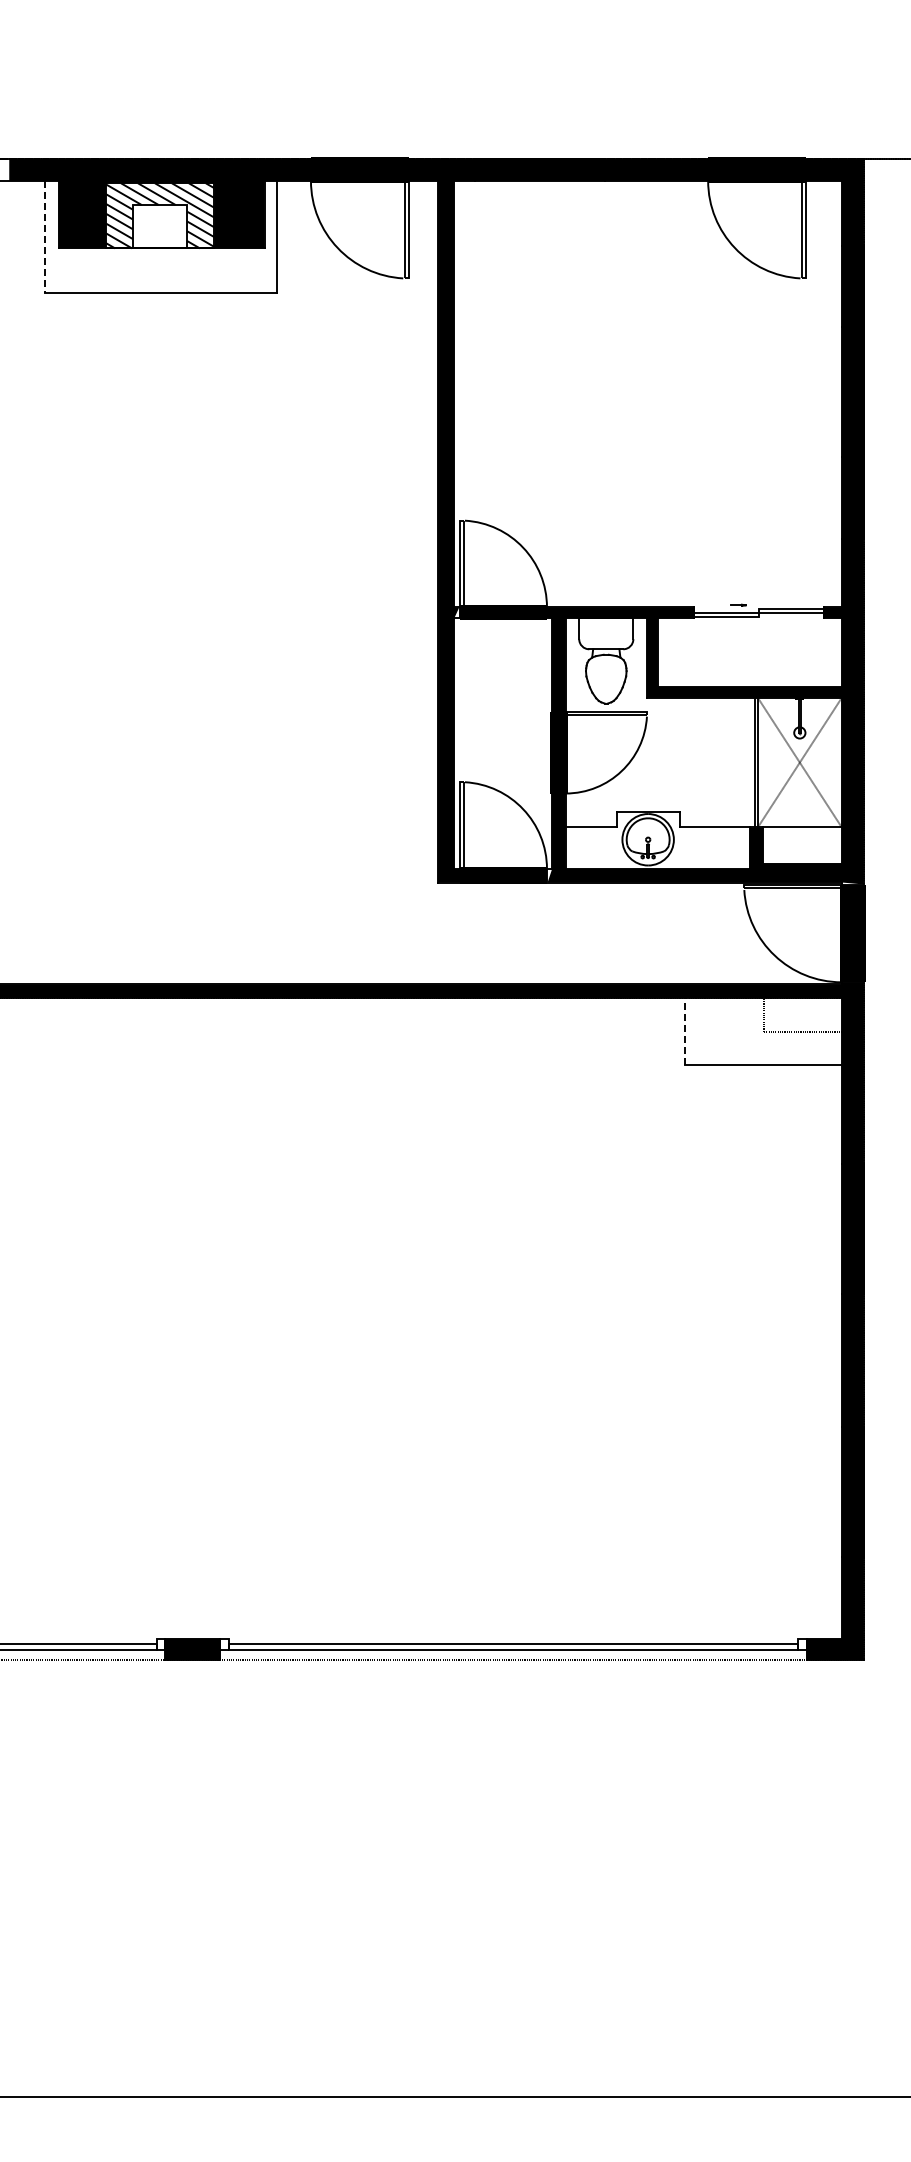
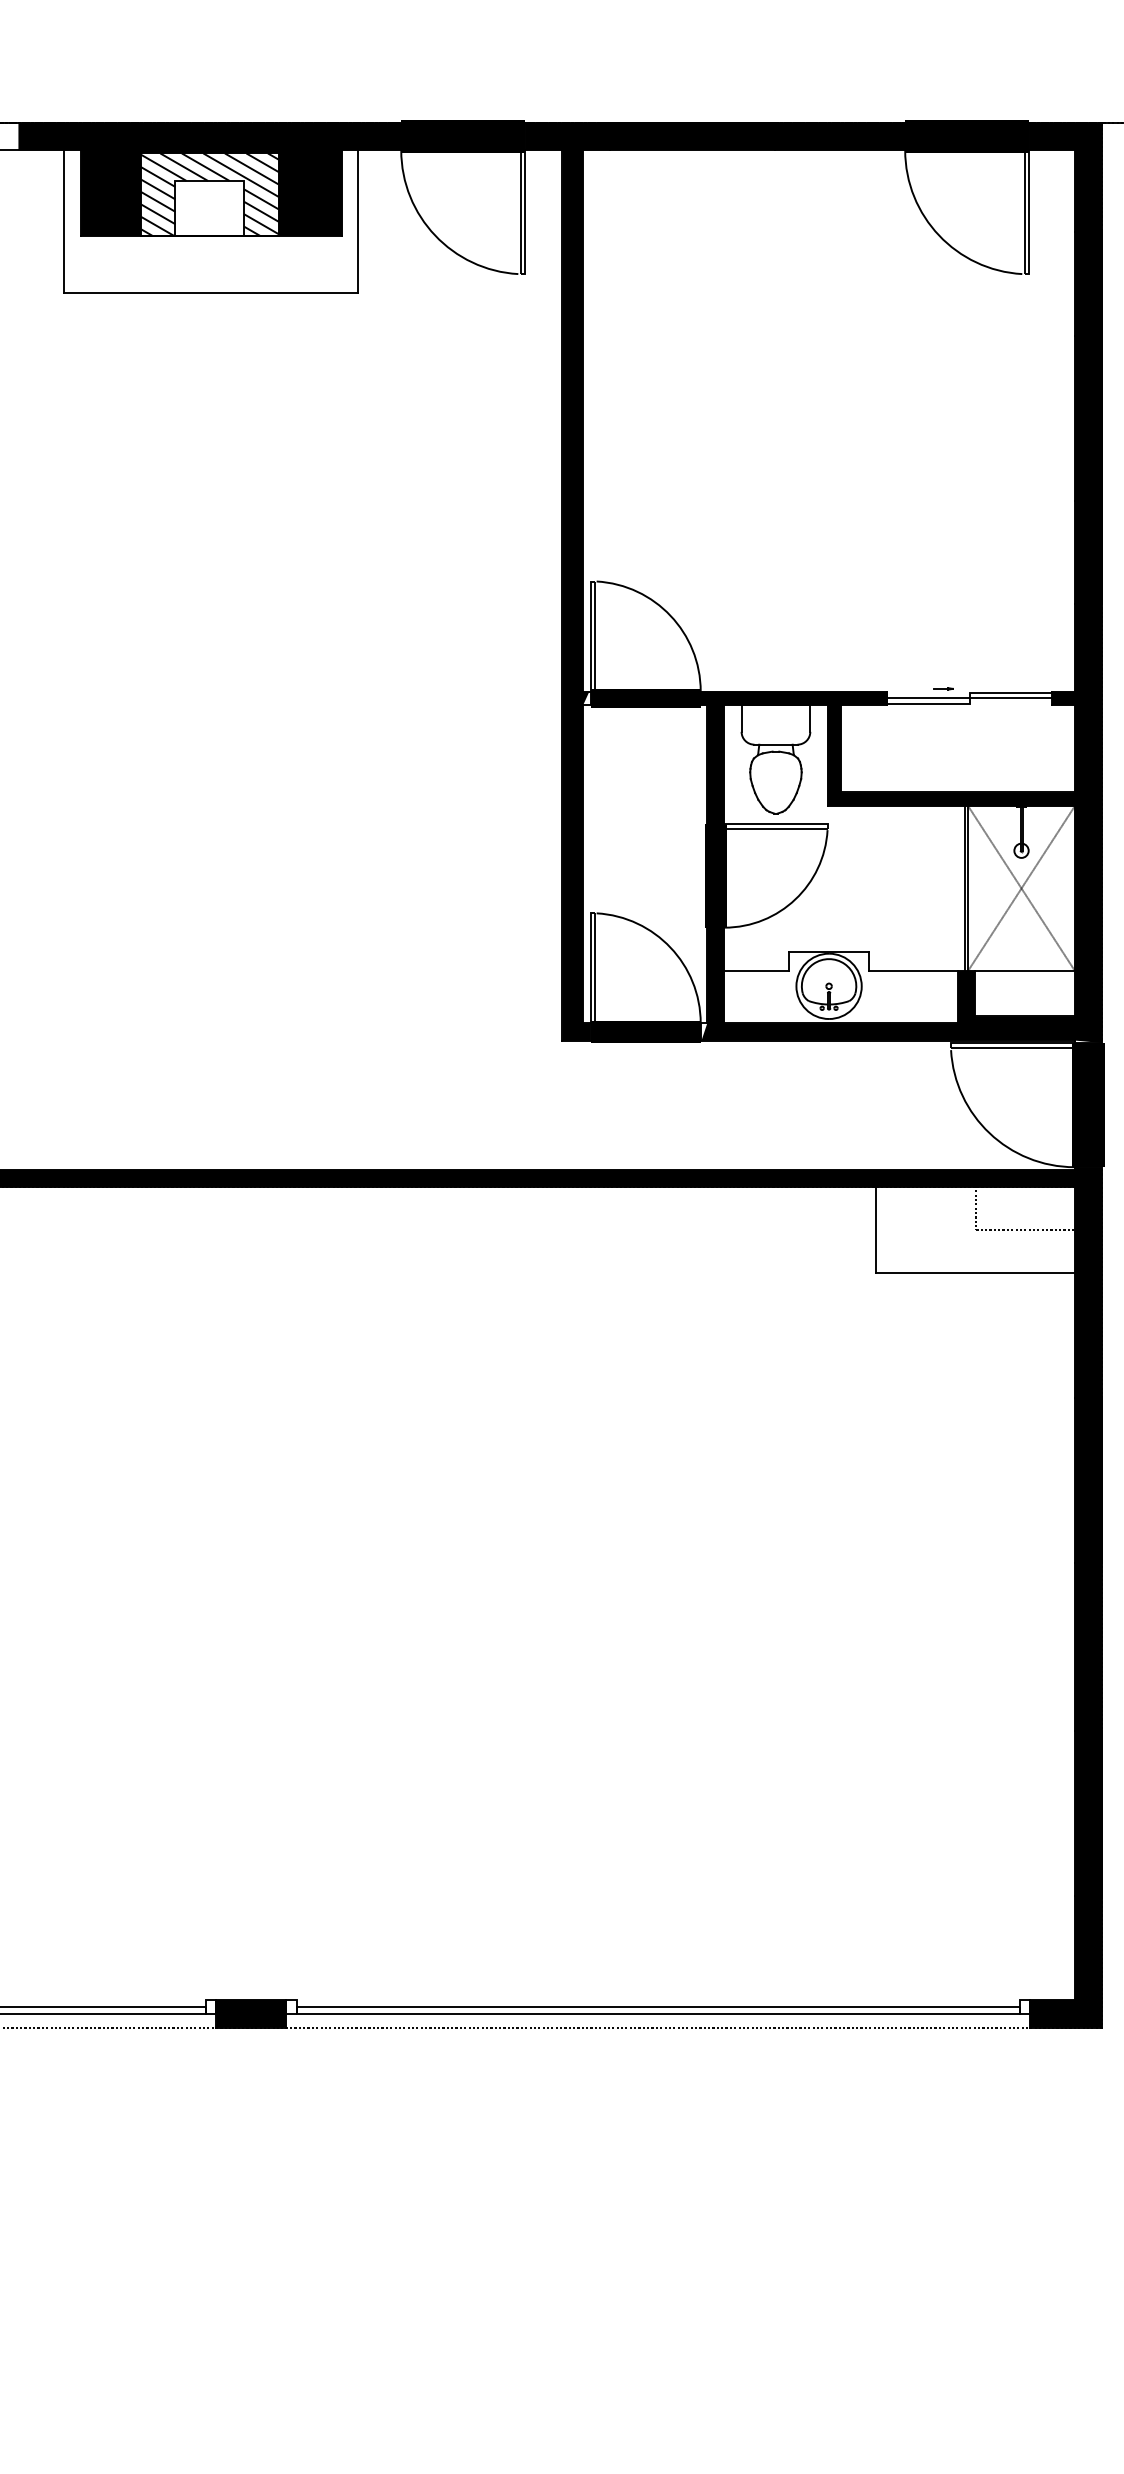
line: (45, 237) -> (64, 222), dashed -> solid
line: (685, 1031) -> (876, 1229), dashed -> solid

